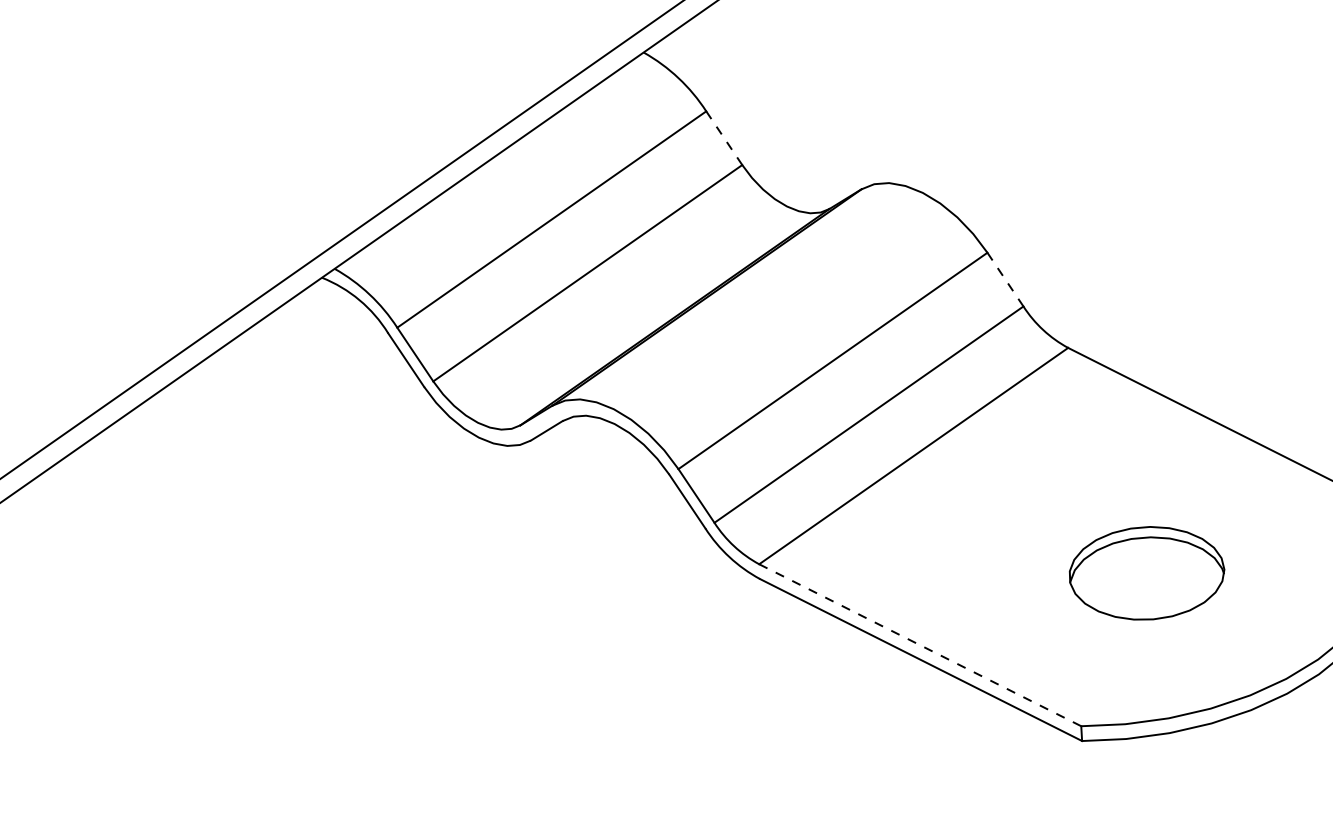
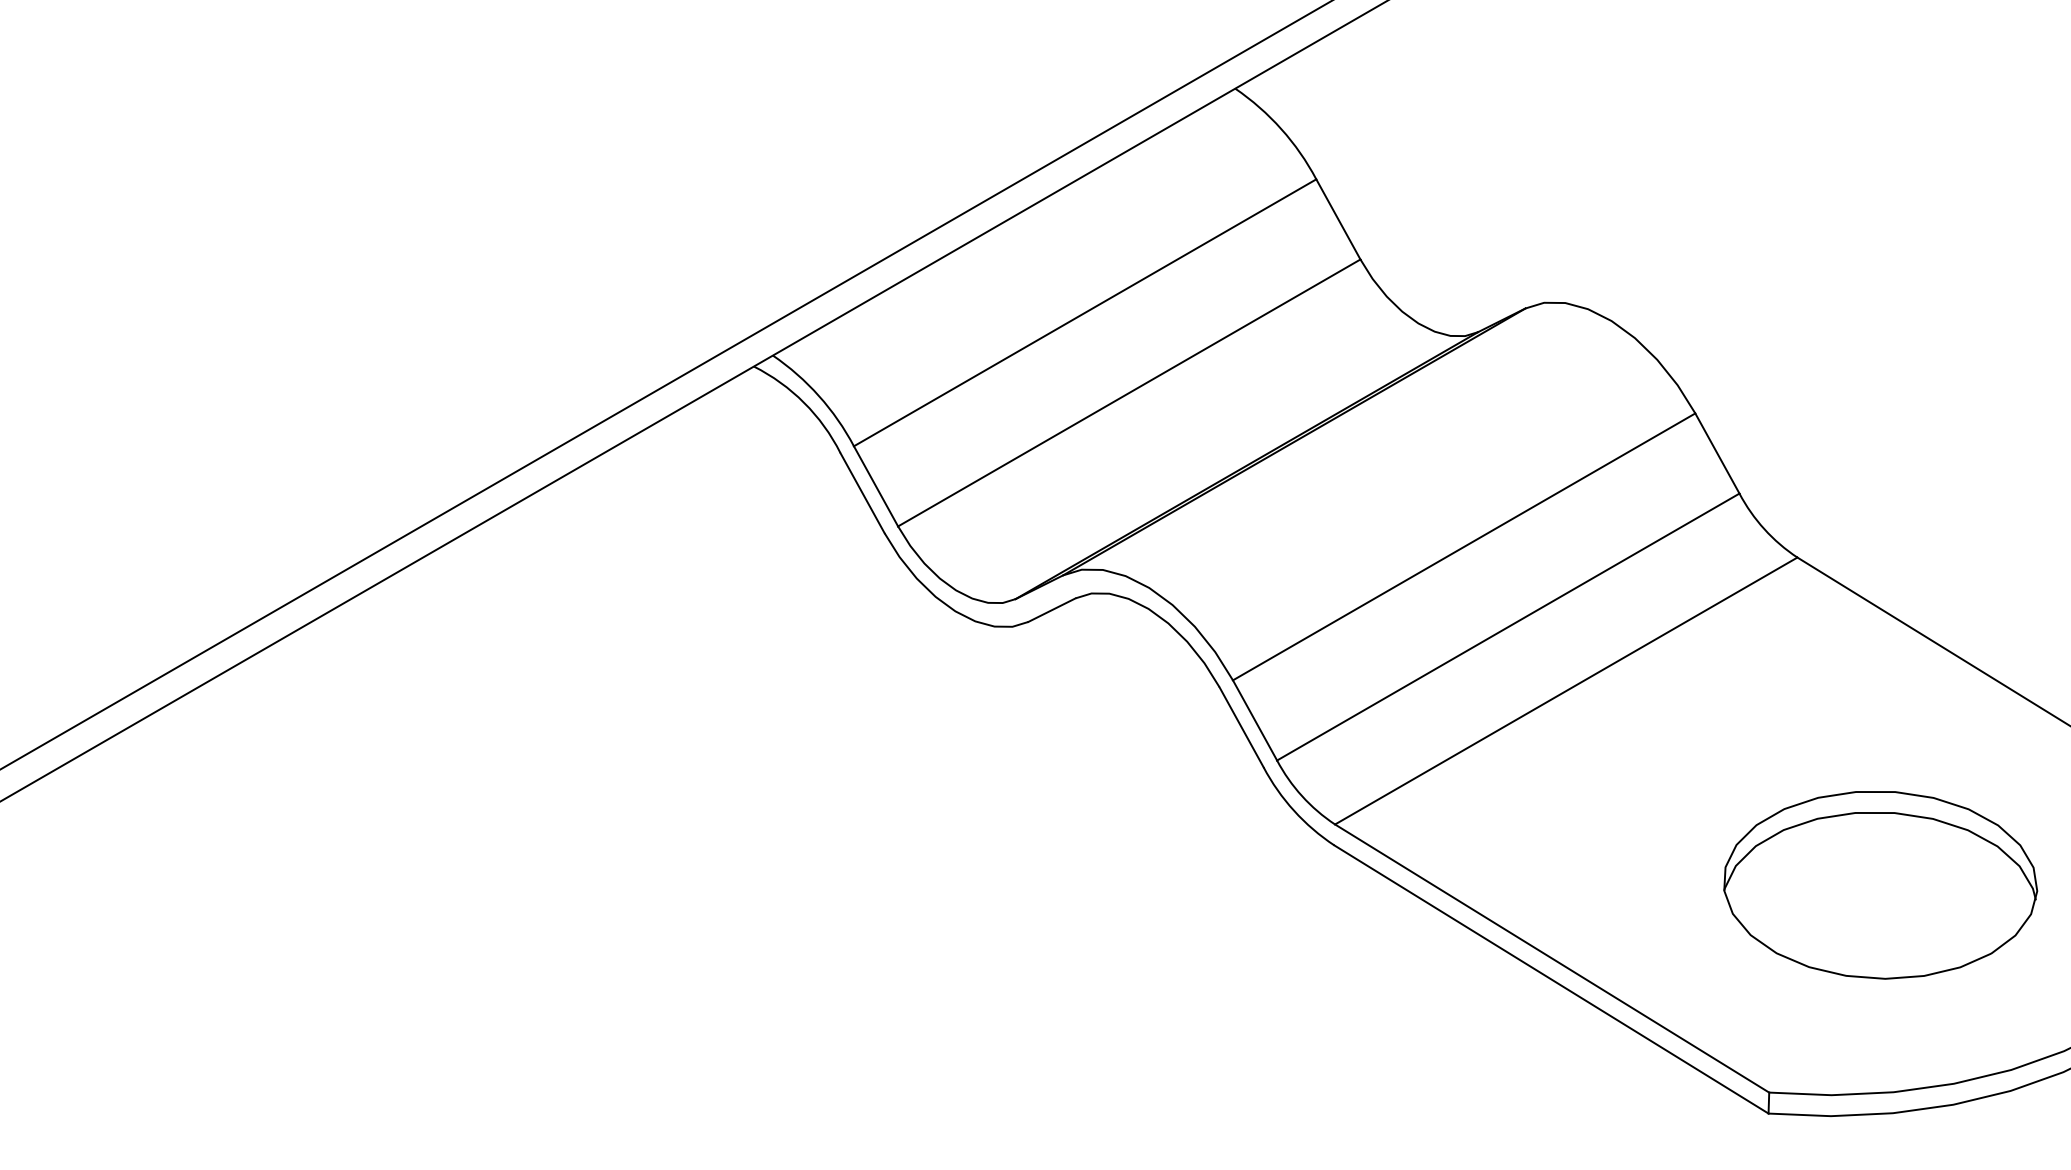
line: (724, 138) -> (1338, 219), dashed -> solid
line: (1005, 279) -> (1717, 453), dashed -> solid
part: (1146, 573) -> (1880, 885), size x1.43
line: (920, 645) -> (1552, 958), dashed -> solid

